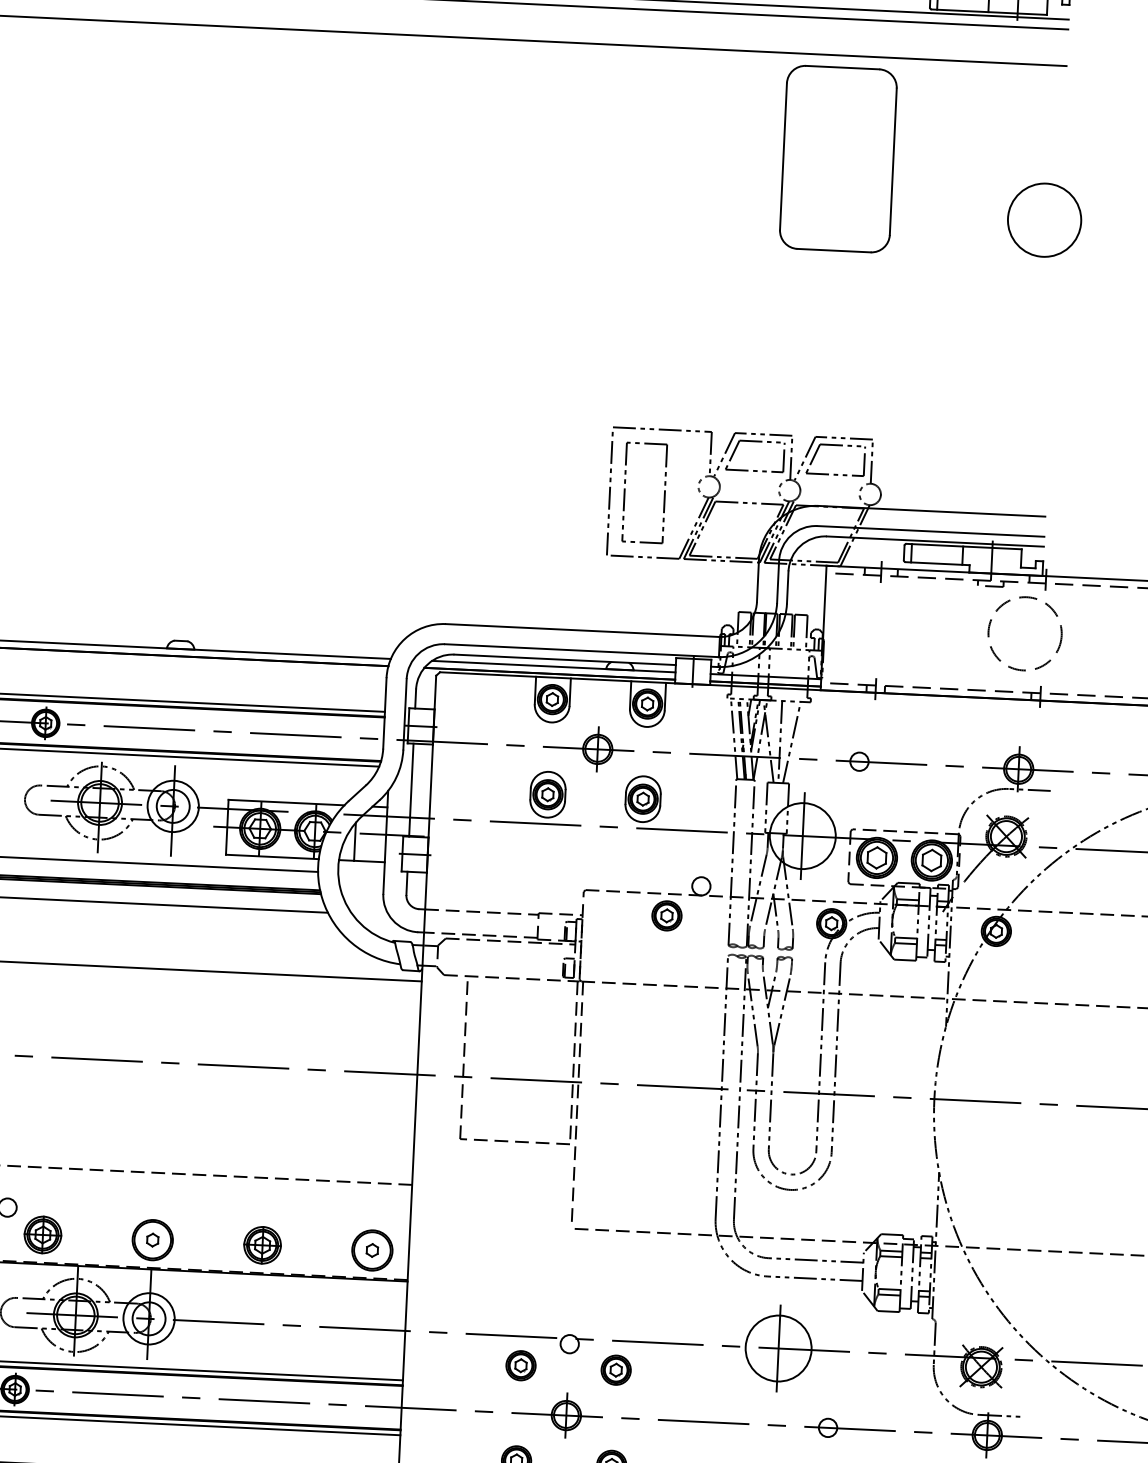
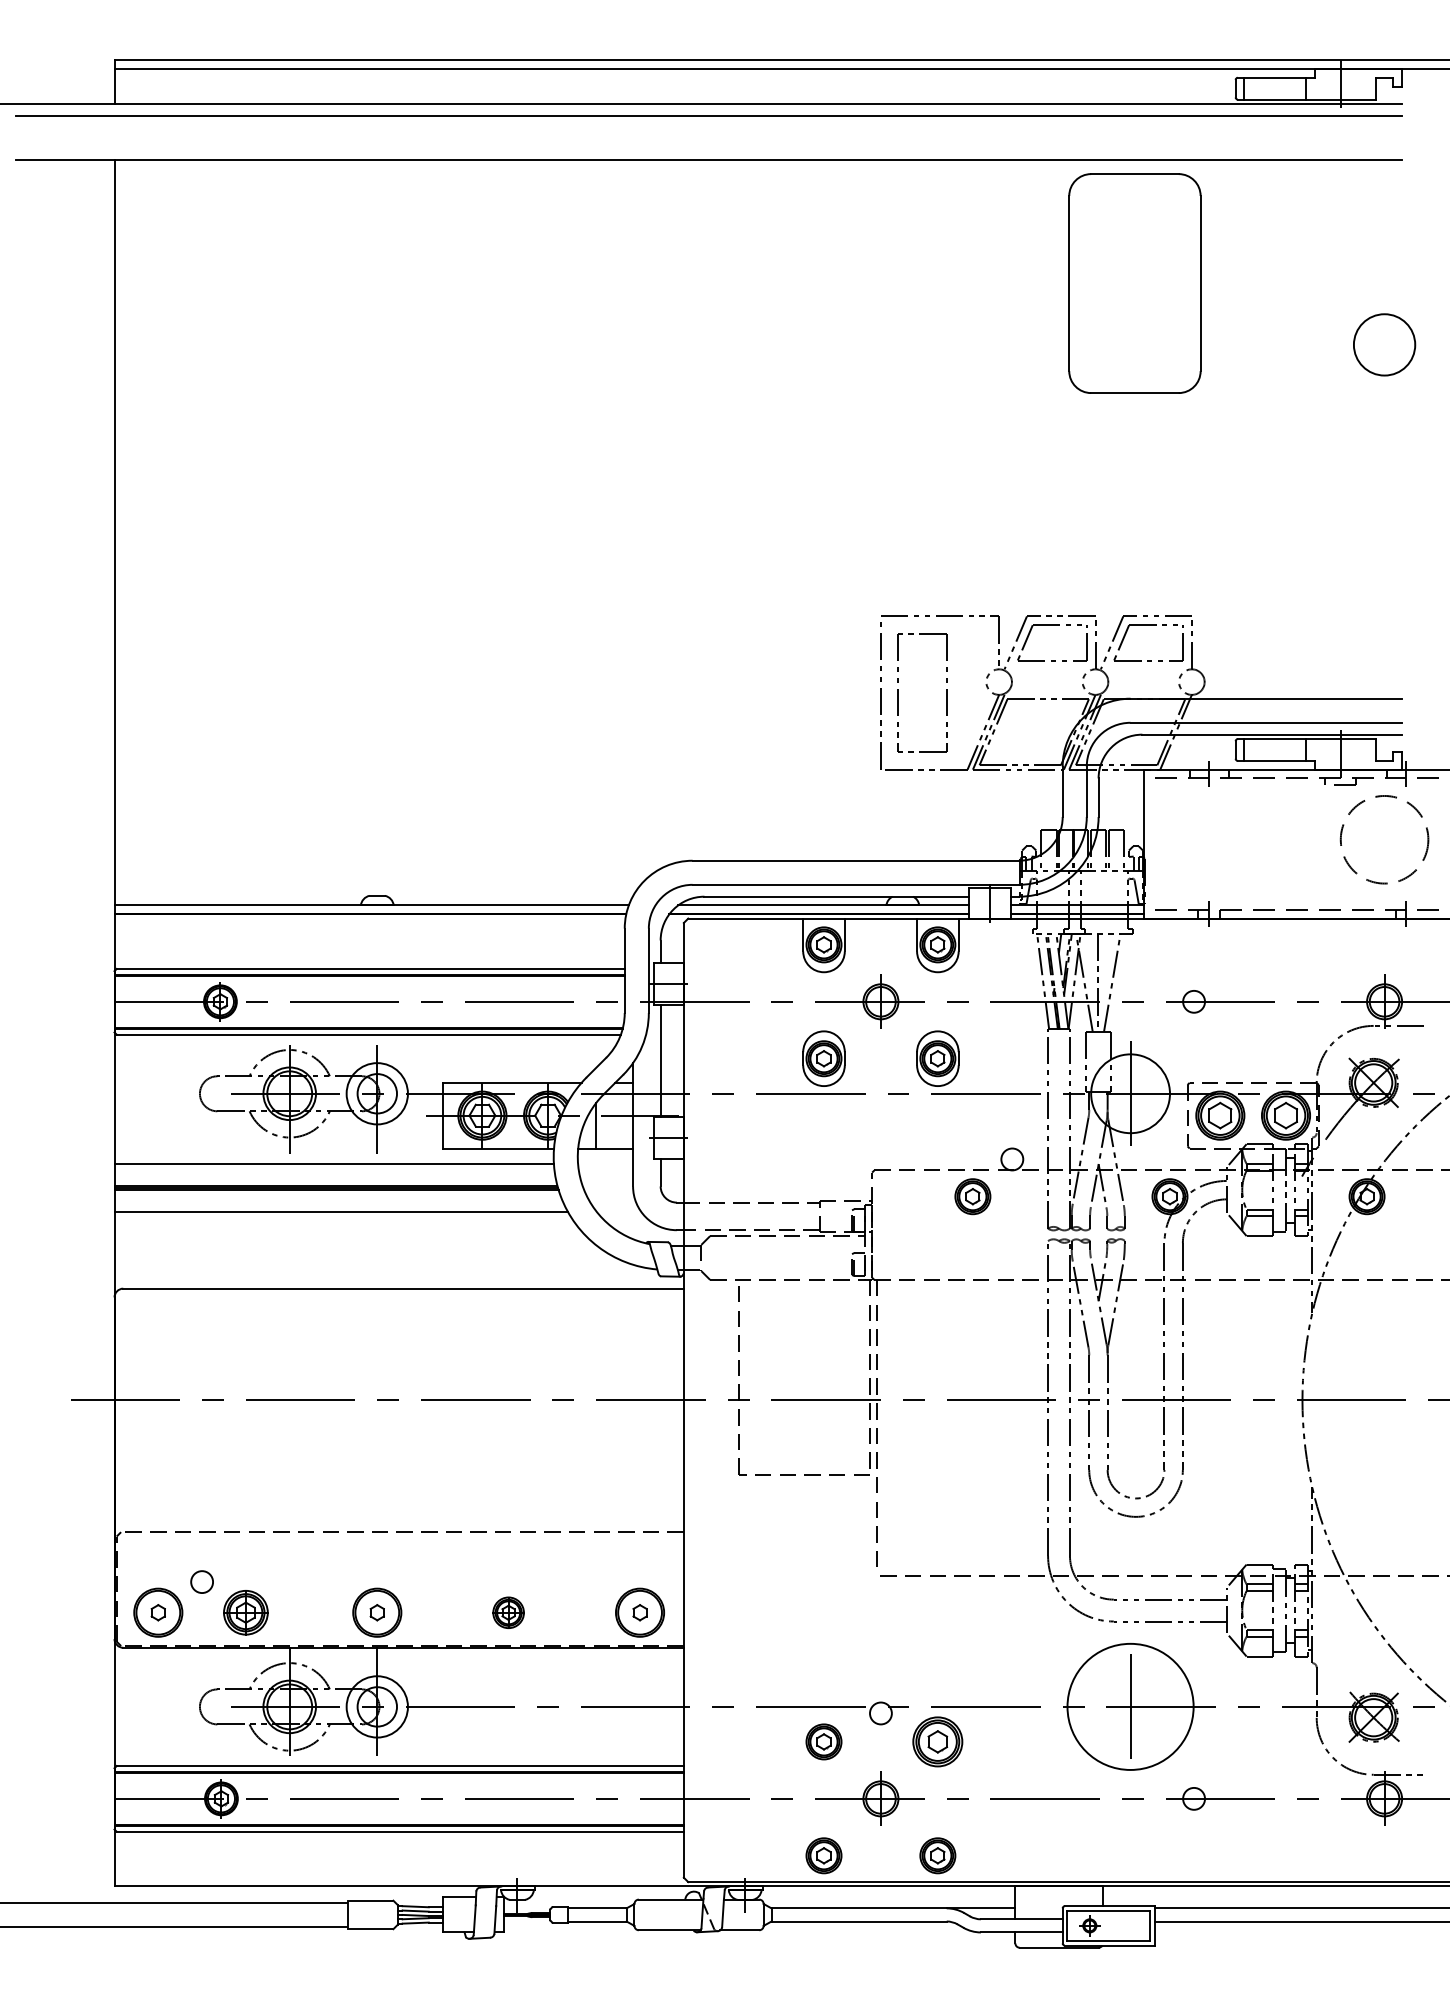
circle: (1044, 219) -> (1384, 344), size x0.7
part: (262, 1245) -> (508, 1612), size x0.7
circle: (778, 1348) -> (1130, 1706), size x1.6
part: (615, 1369) -> (937, 1741), size x1.4

